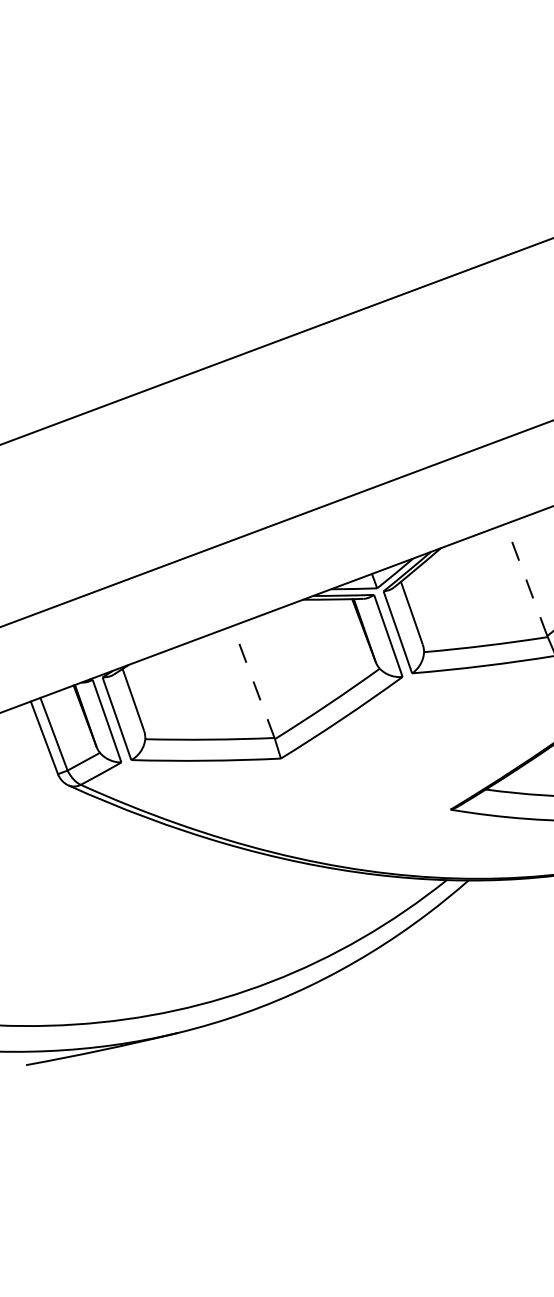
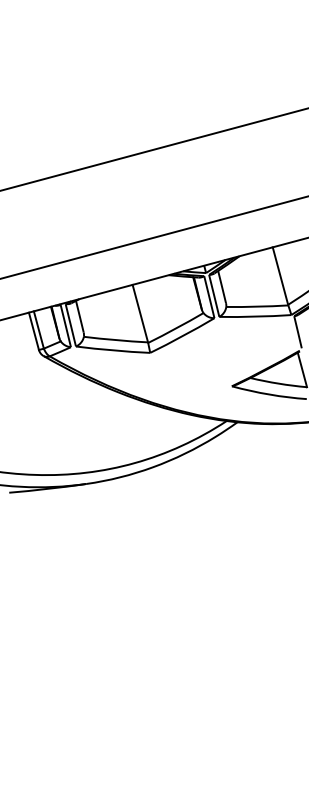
line: (526, 580) -> (280, 276), dashed -> solid
line: (253, 681) -> (140, 313), dashed -> solid

